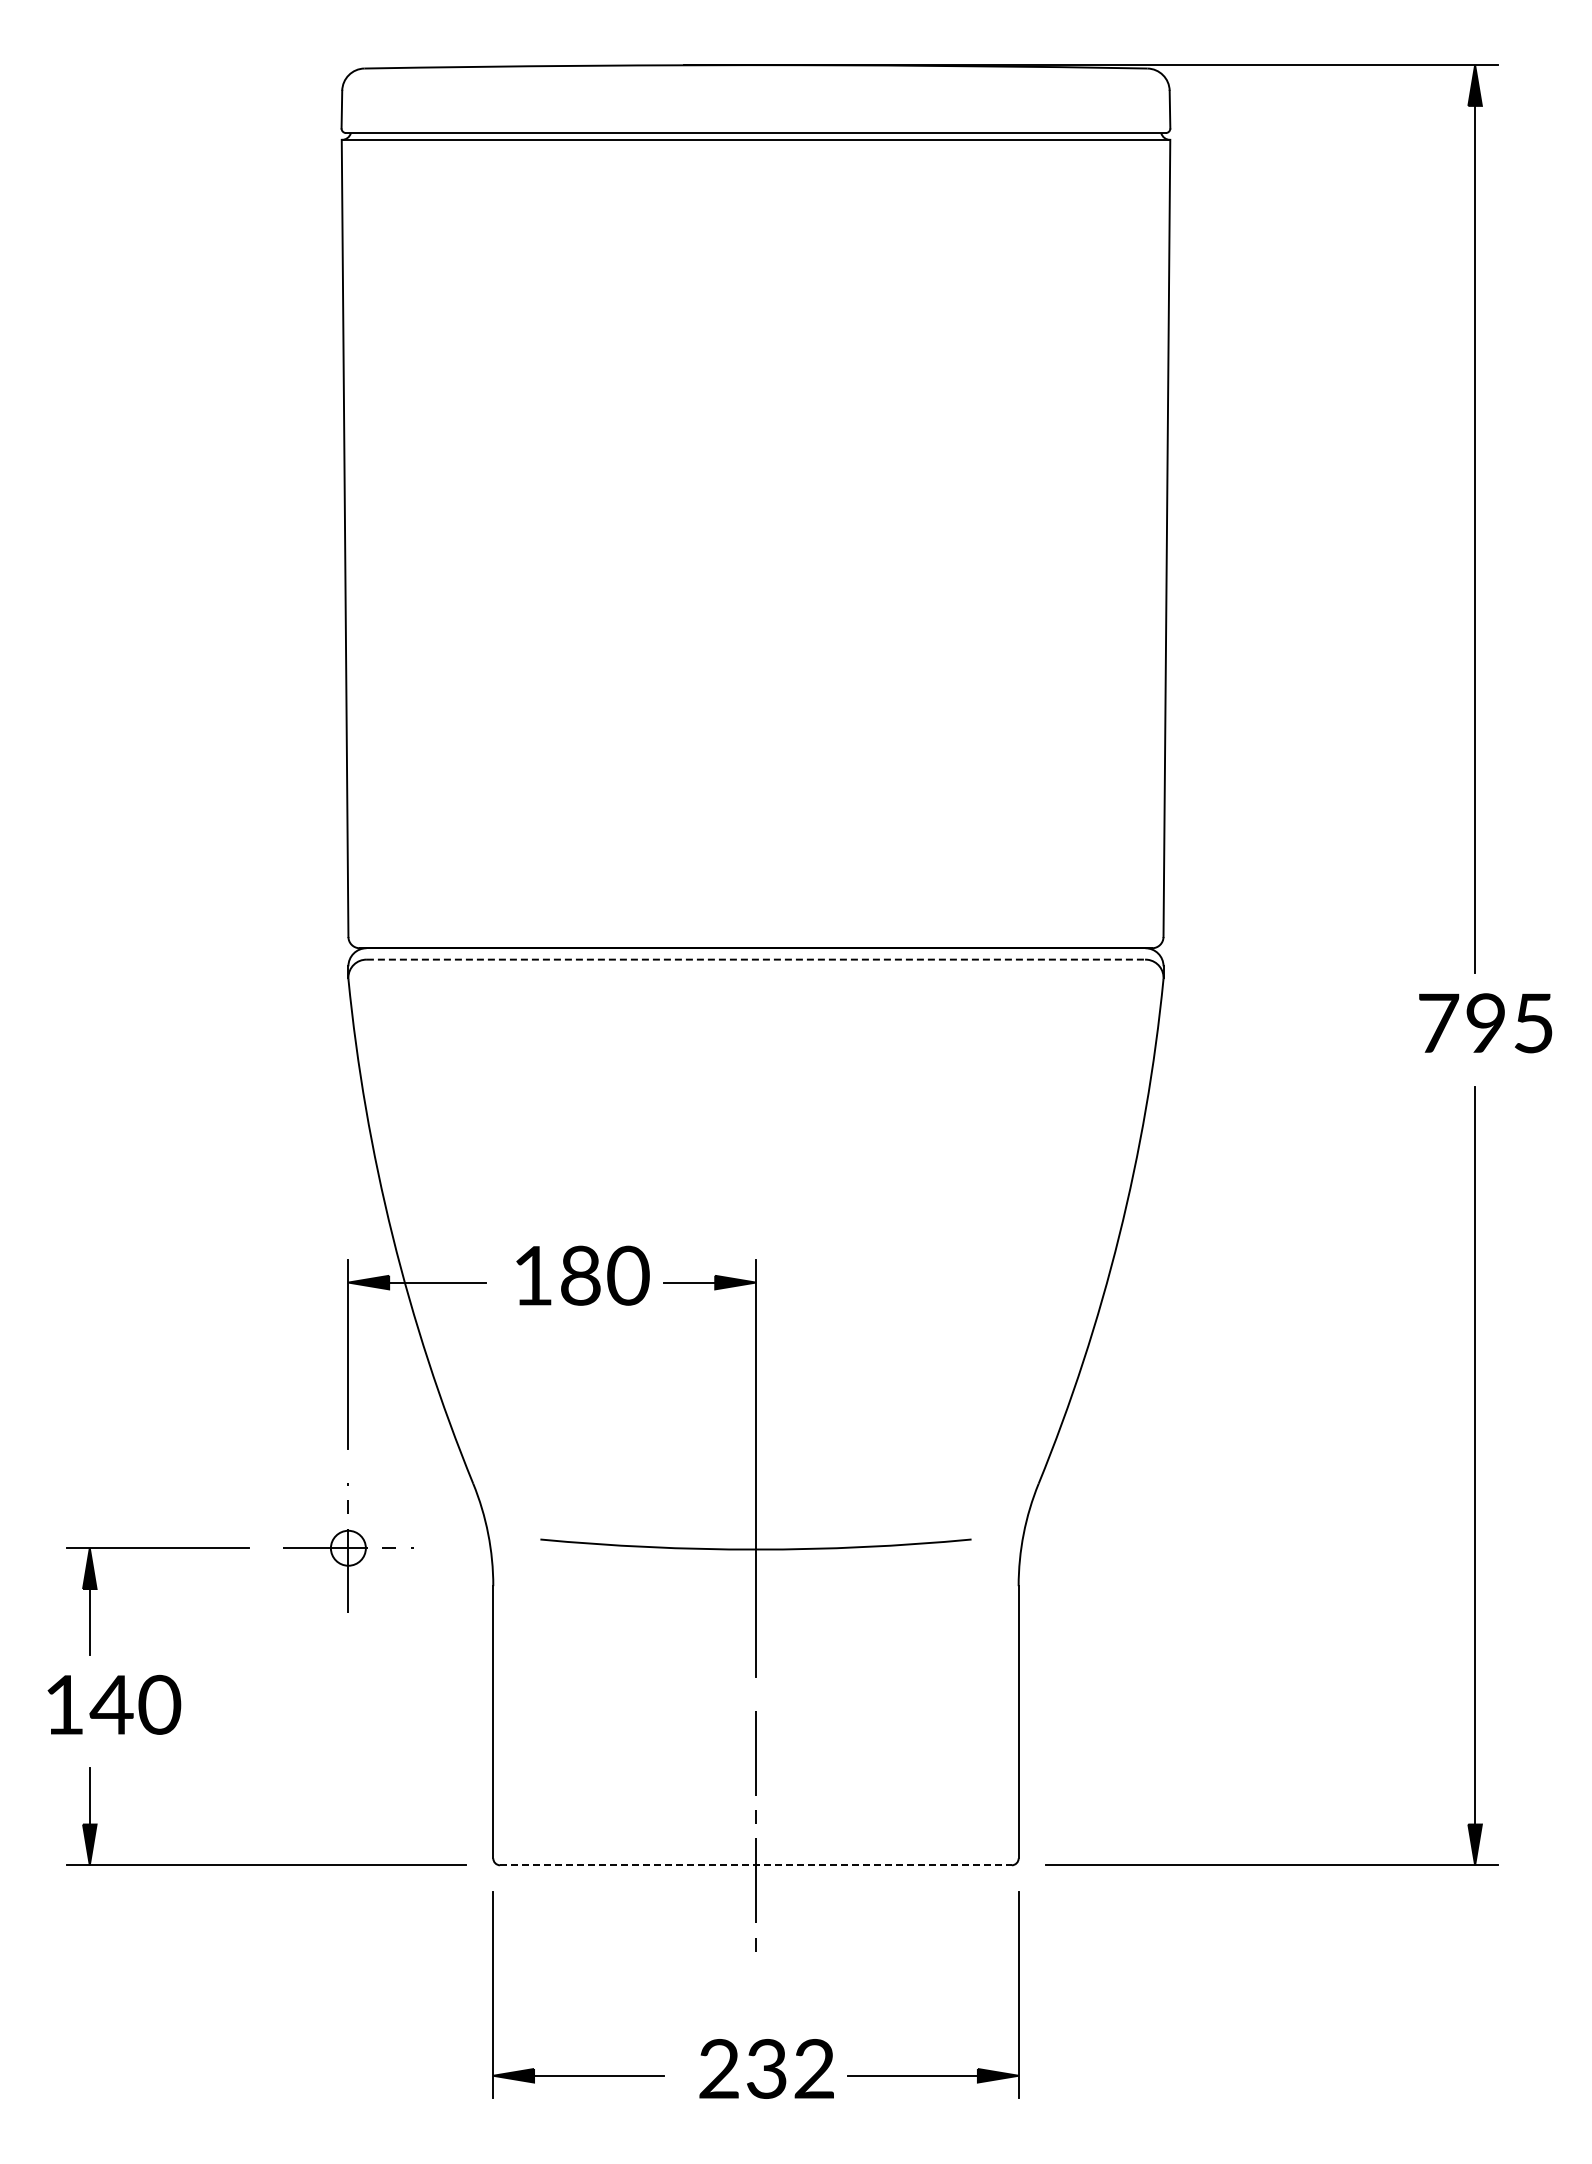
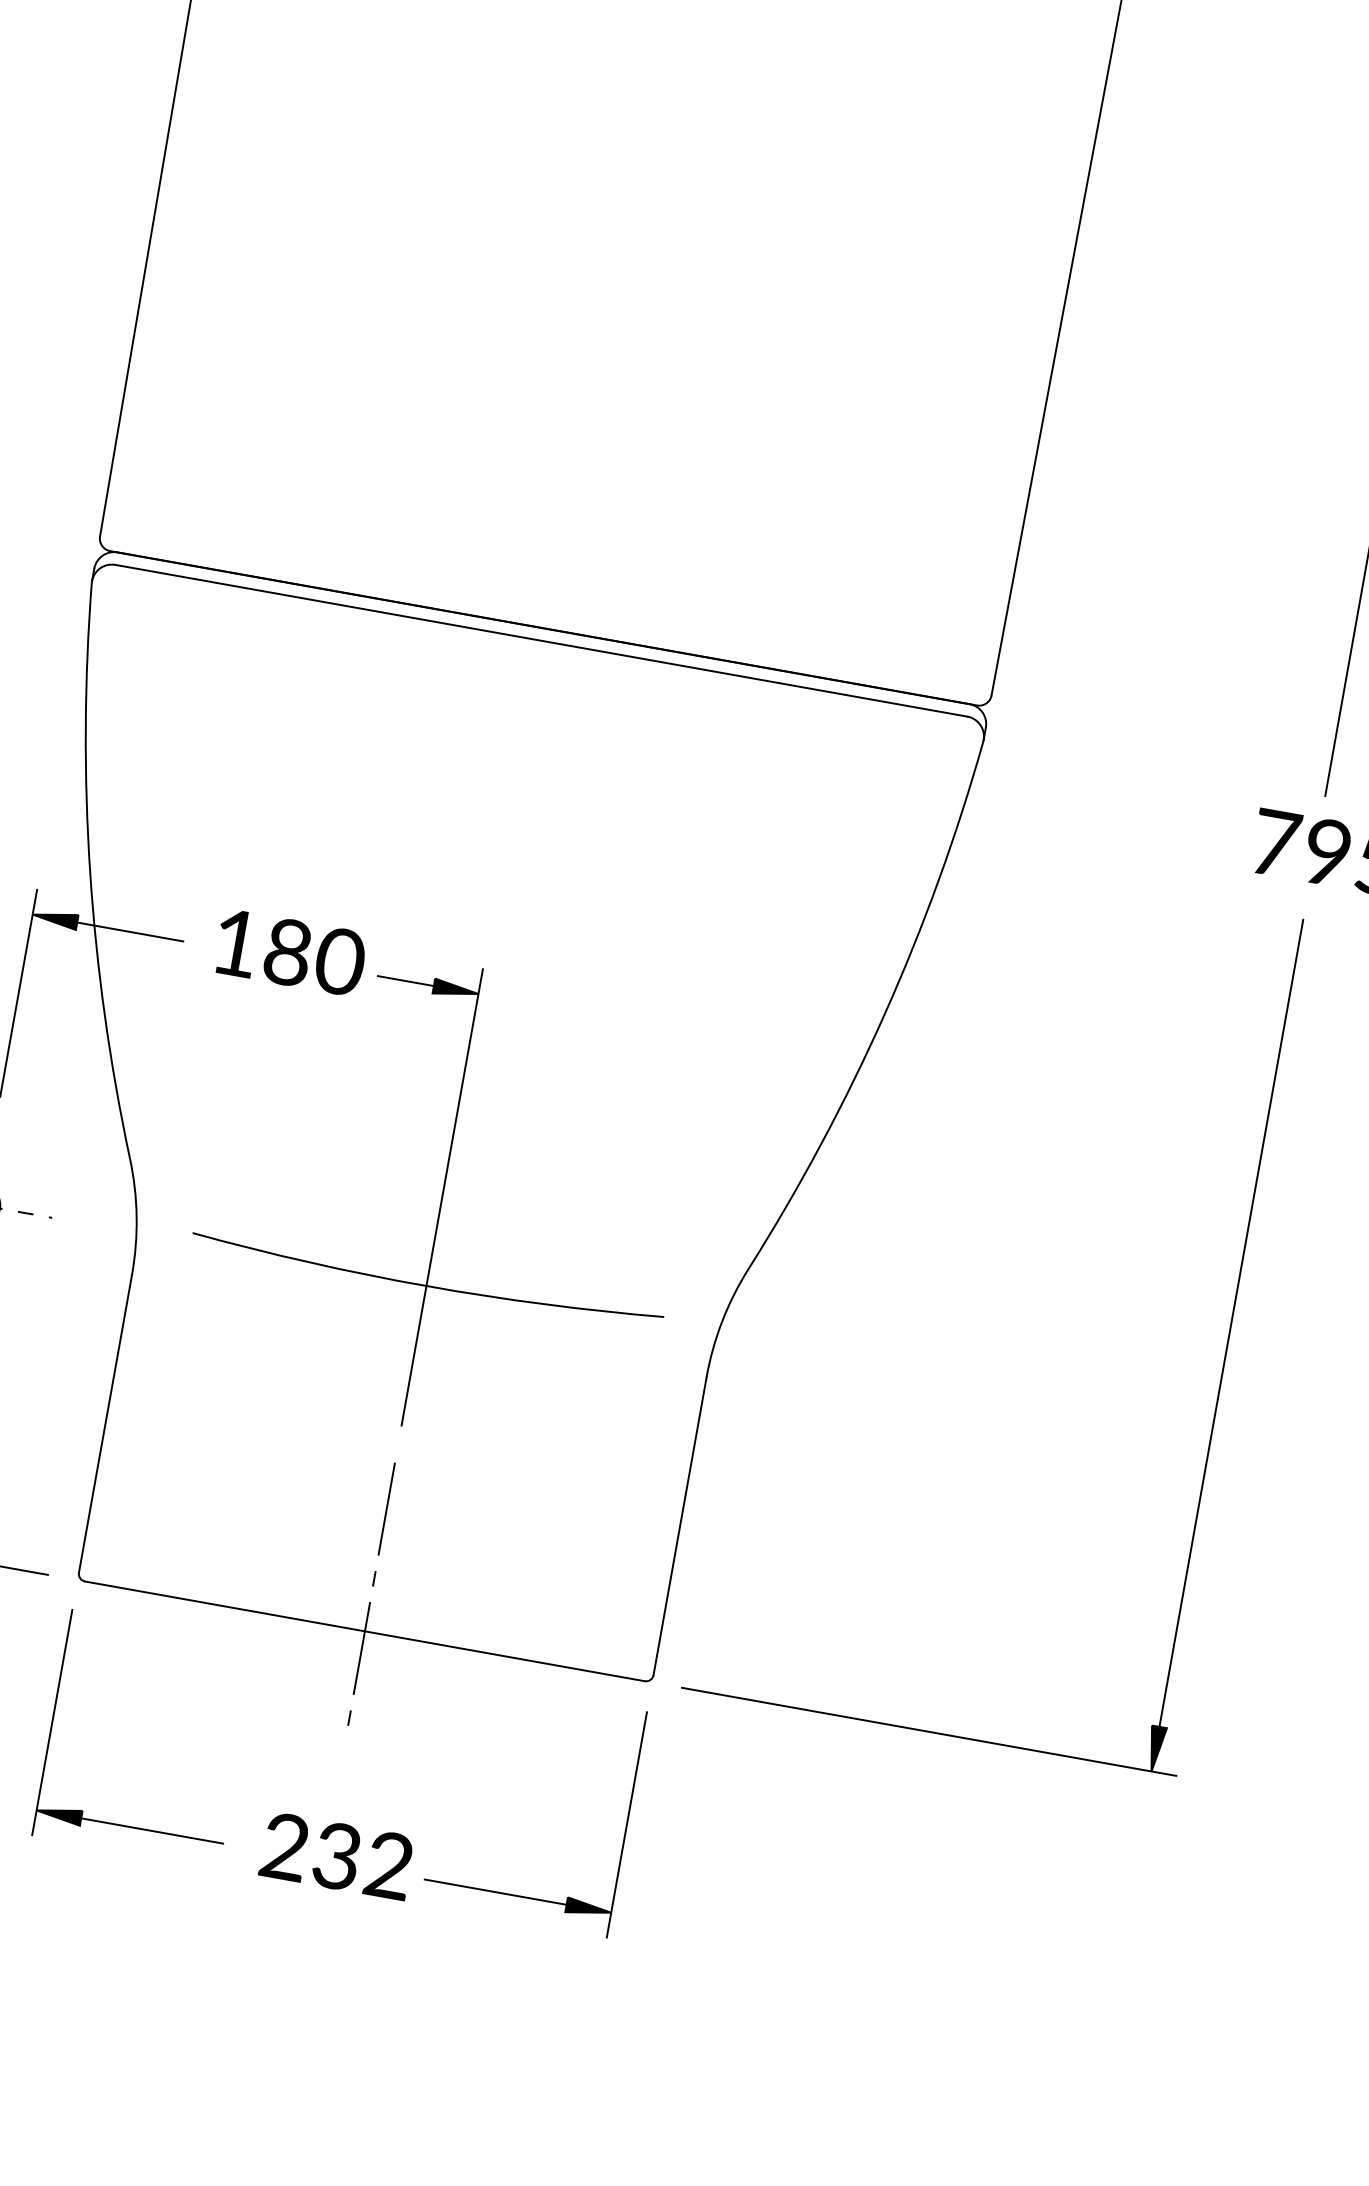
line: (756, 959) -> (541, 640), dashed -> solid
line: (755, 1865) -> (364, 1631), dashed -> solid

